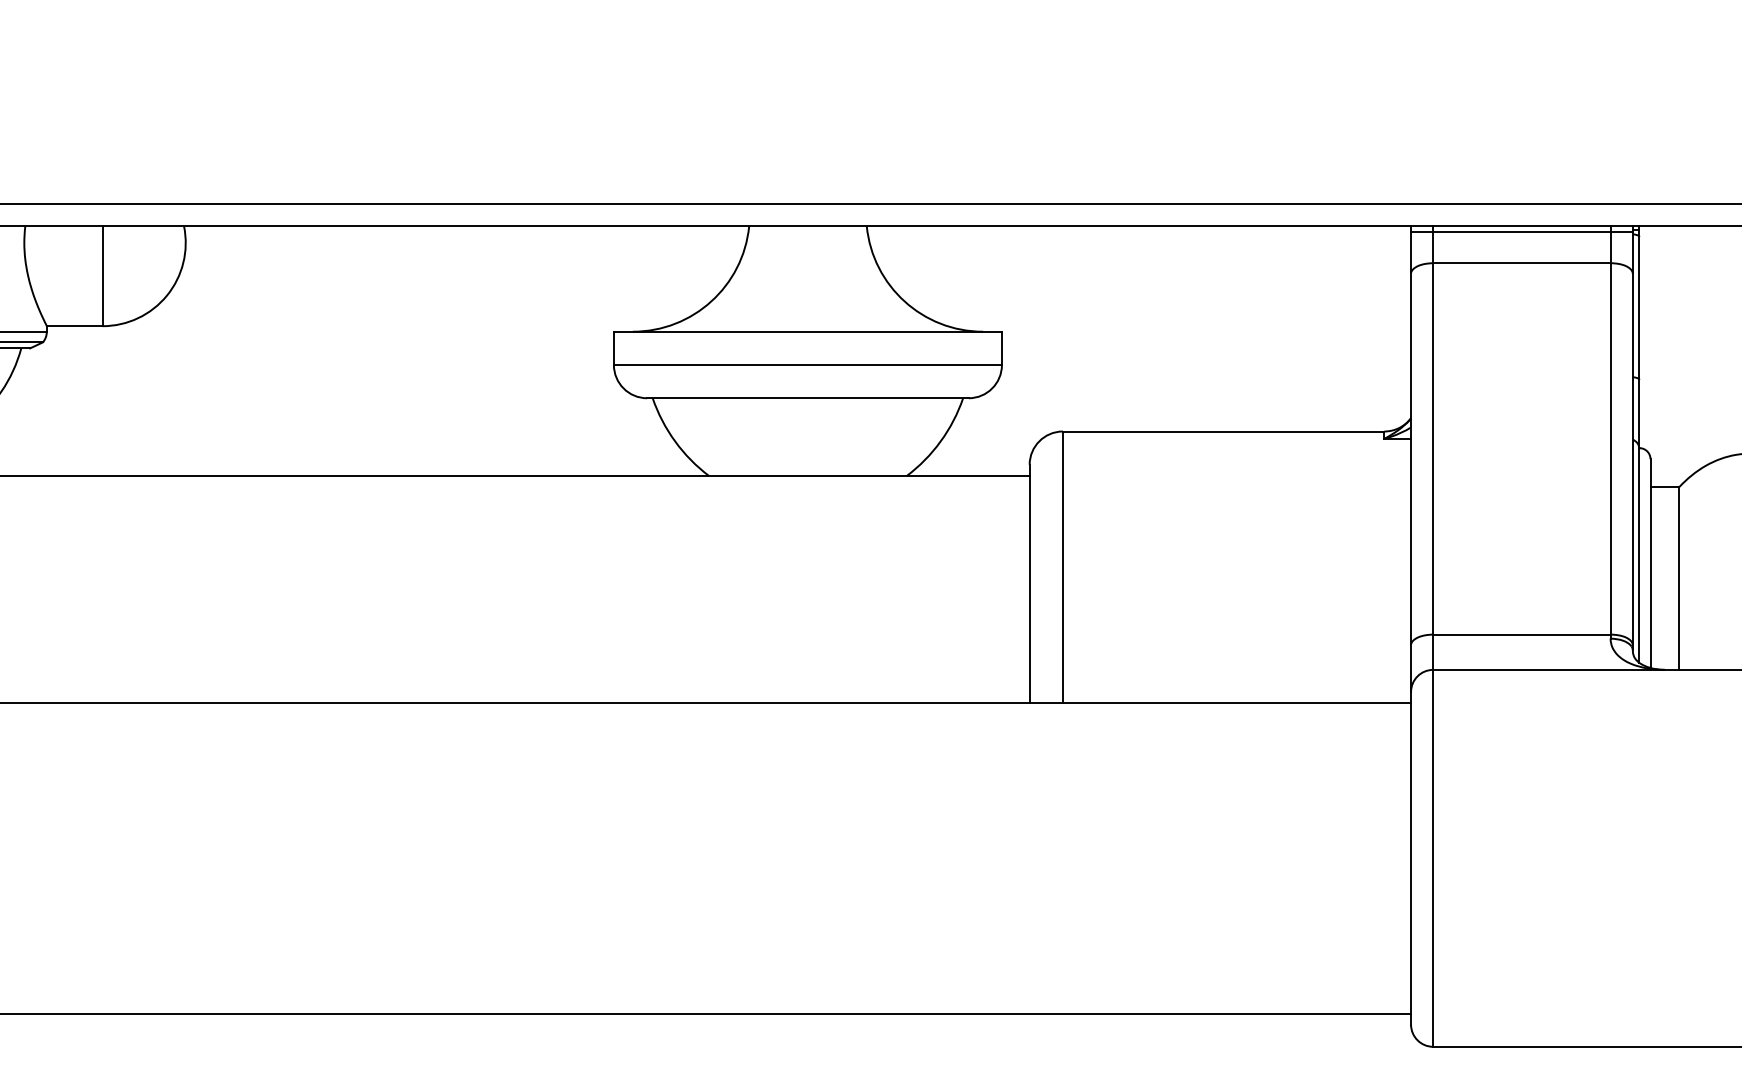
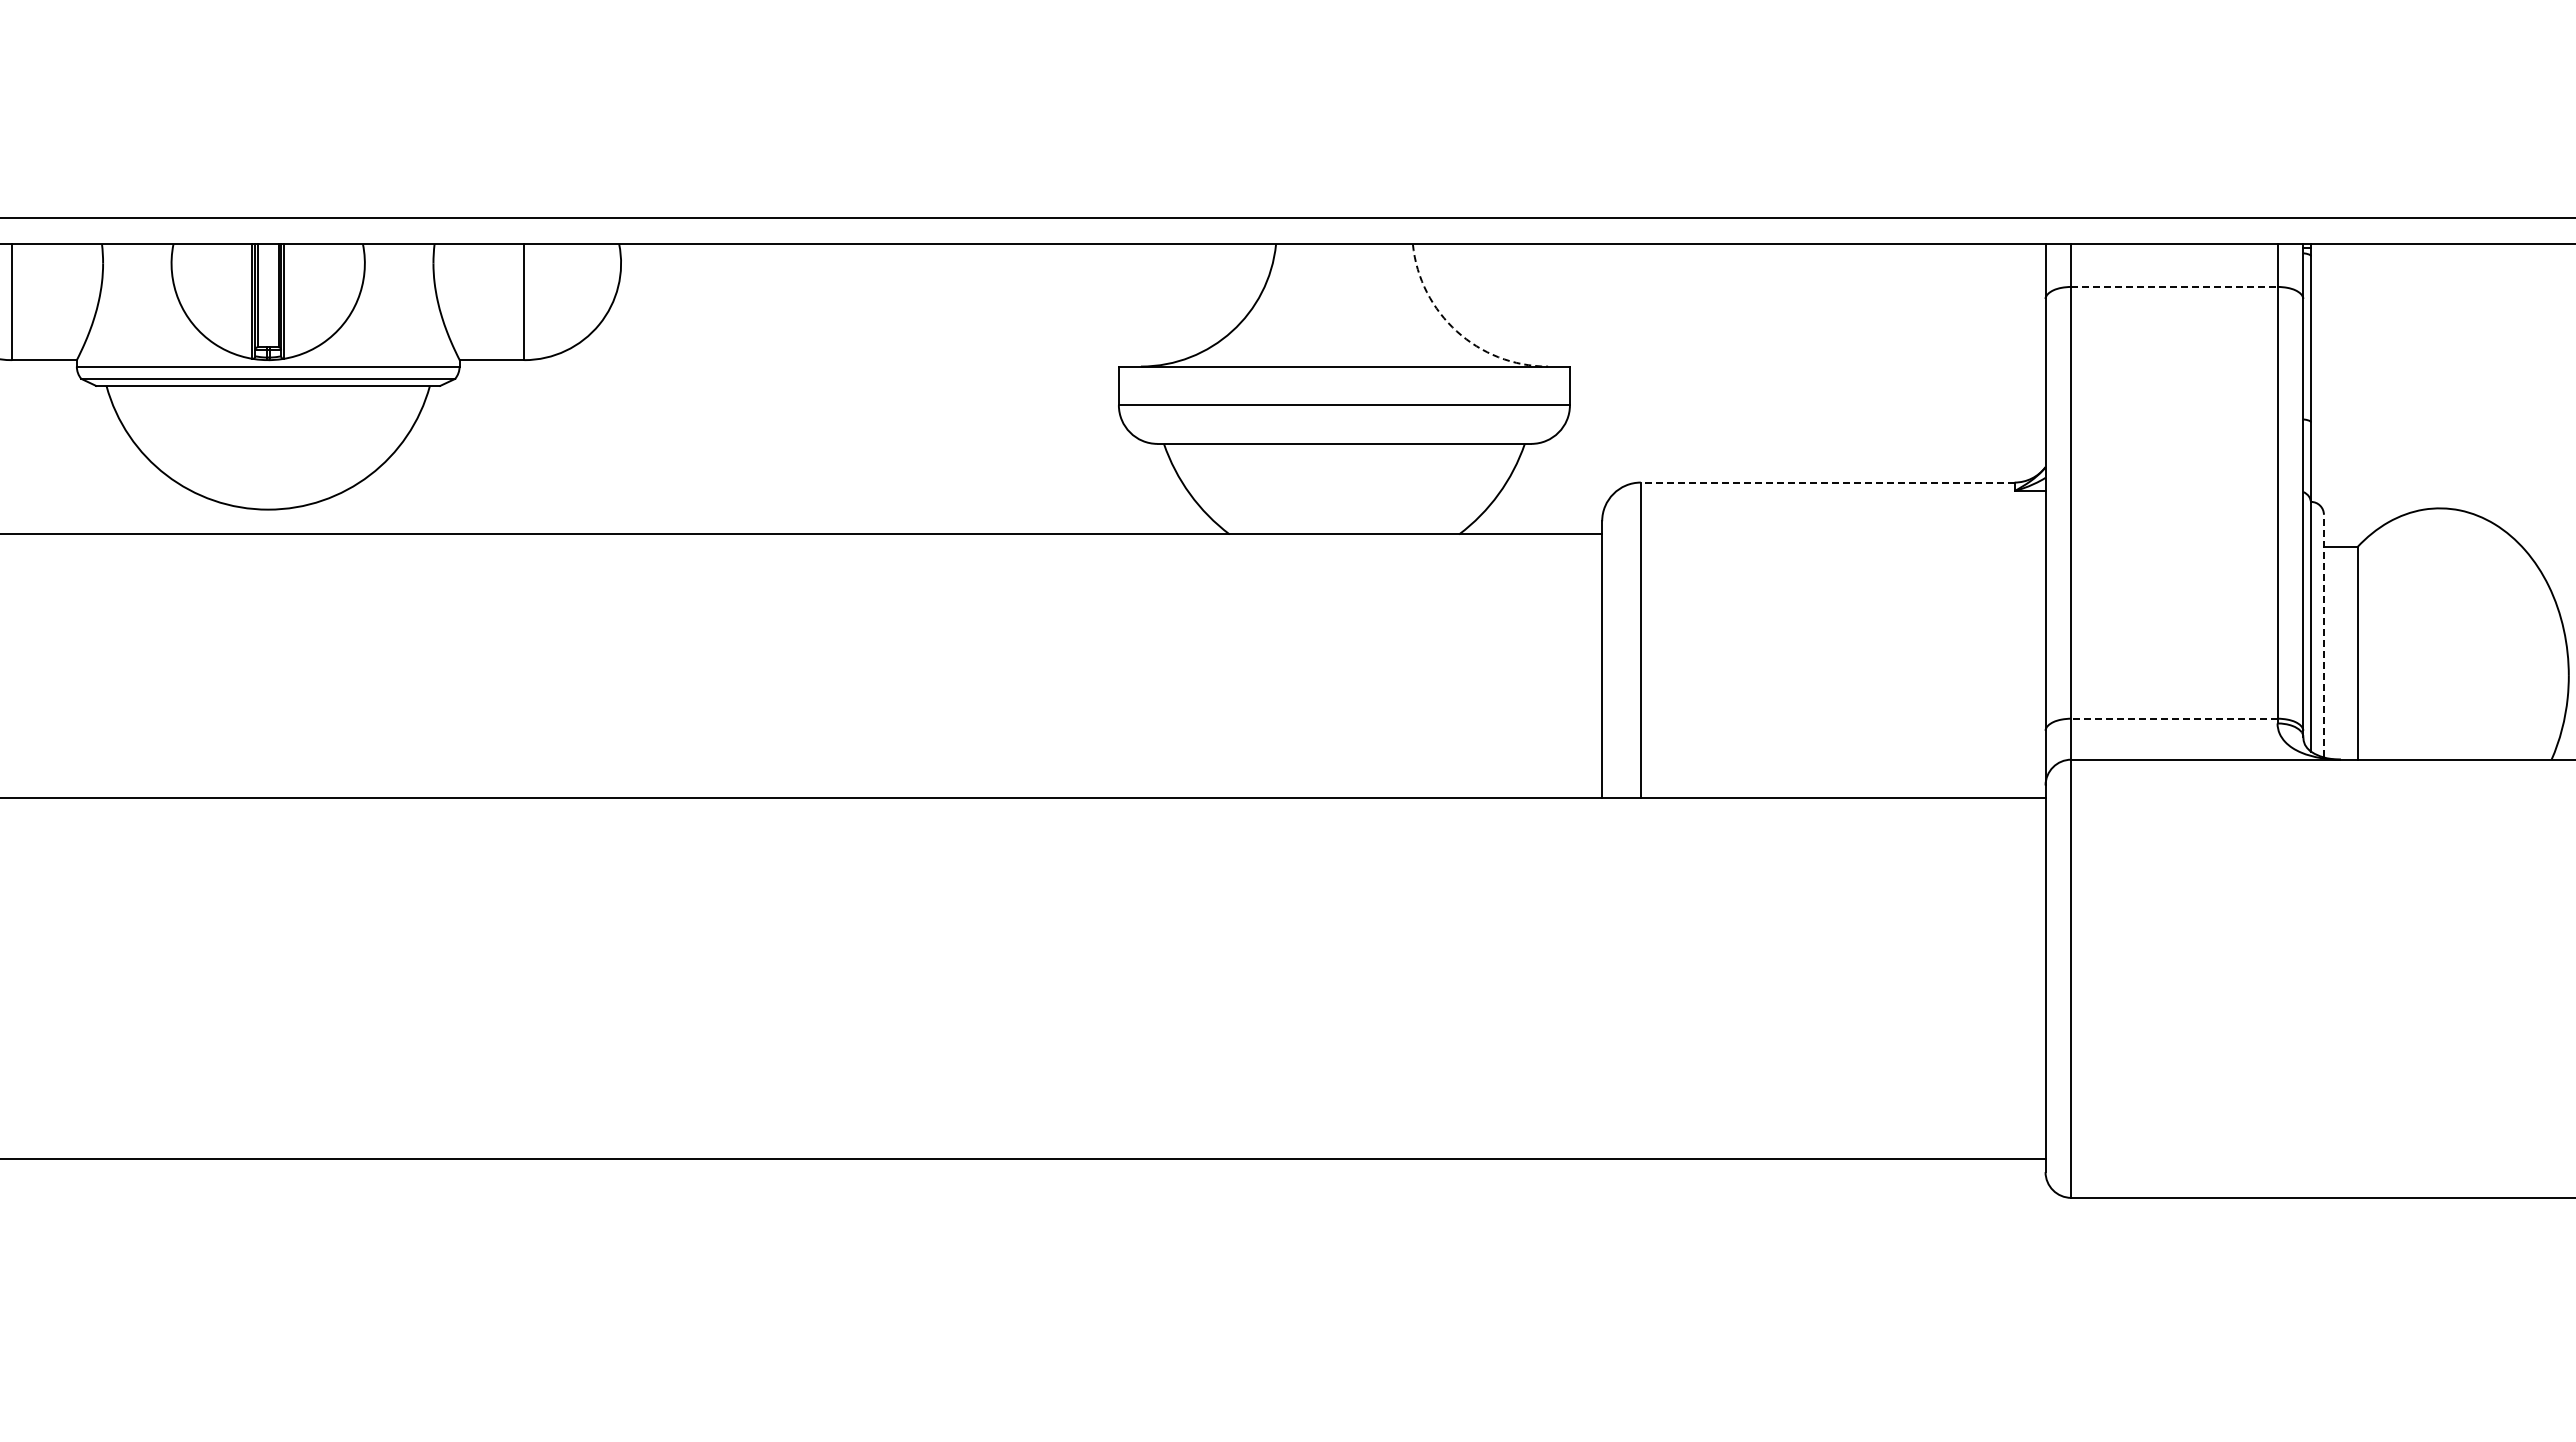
line: (1521, 231) -> (2174, 250), removed
line: (1521, 262) -> (2174, 286), solid -> dashed
arc: (904, 301) -> (1456, 331), solid -> dashed
line: (1223, 431) -> (1827, 482), solid -> dashed
line: (1650, 563) -> (2323, 635), solid -> dashed
line: (1521, 634) -> (2173, 718), solid -> dashed

